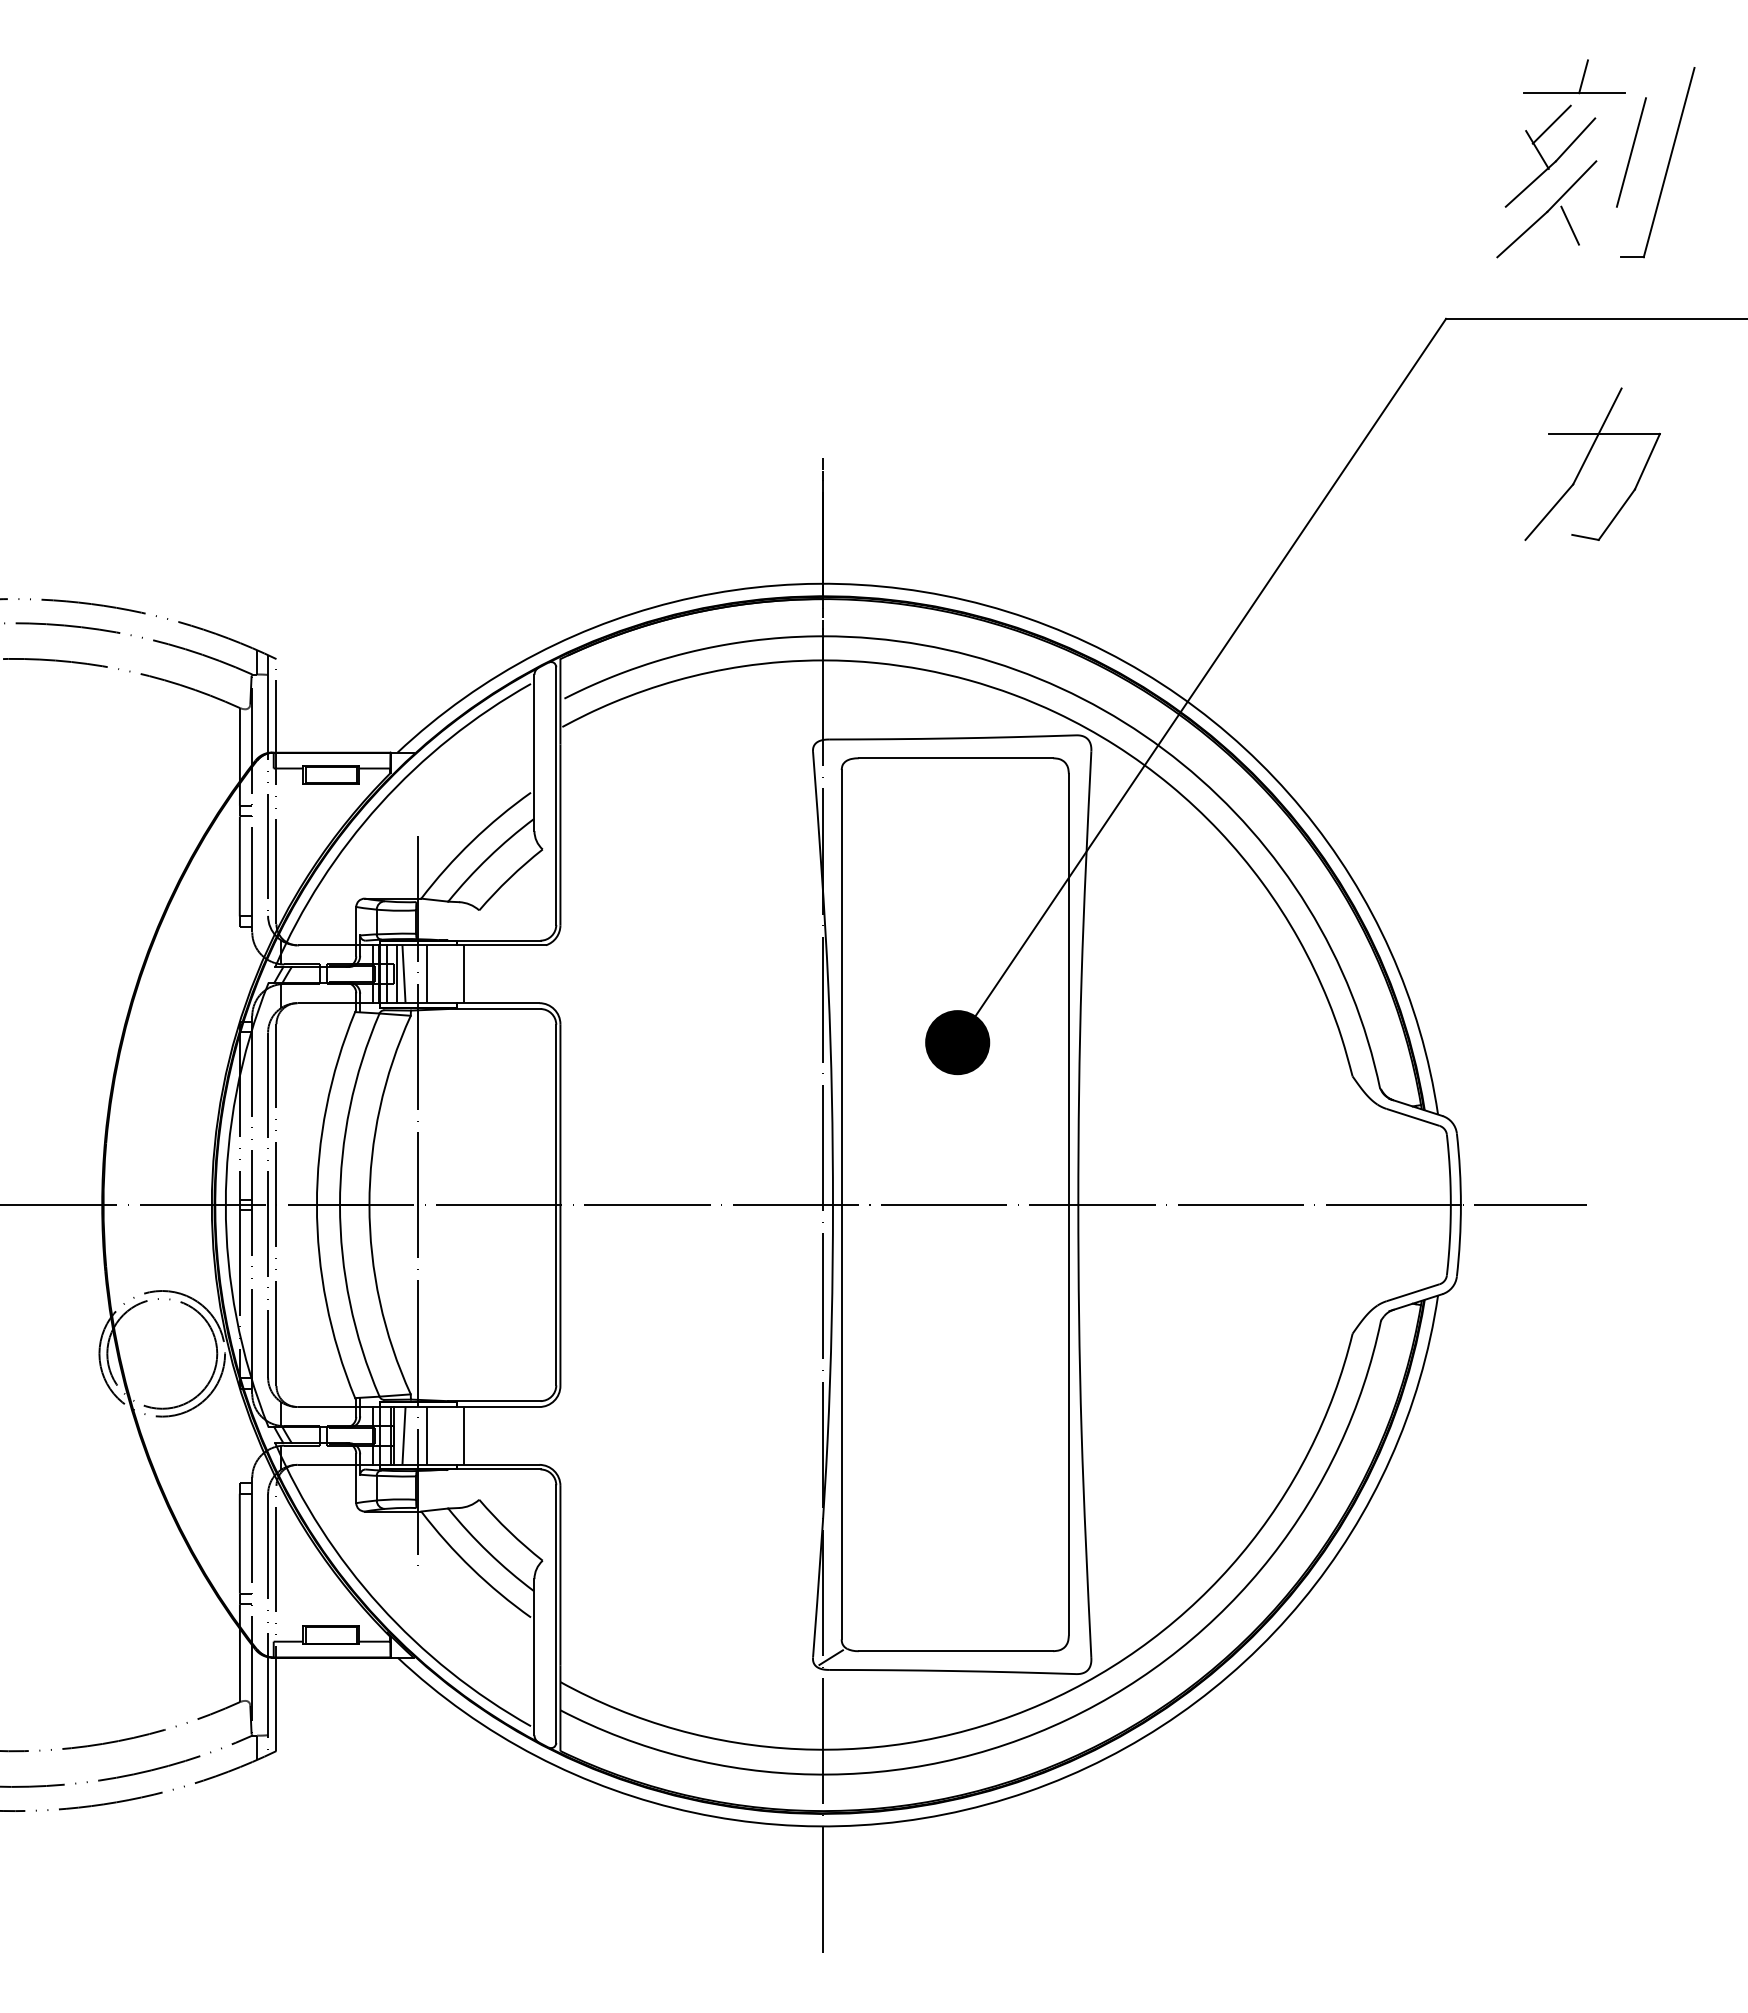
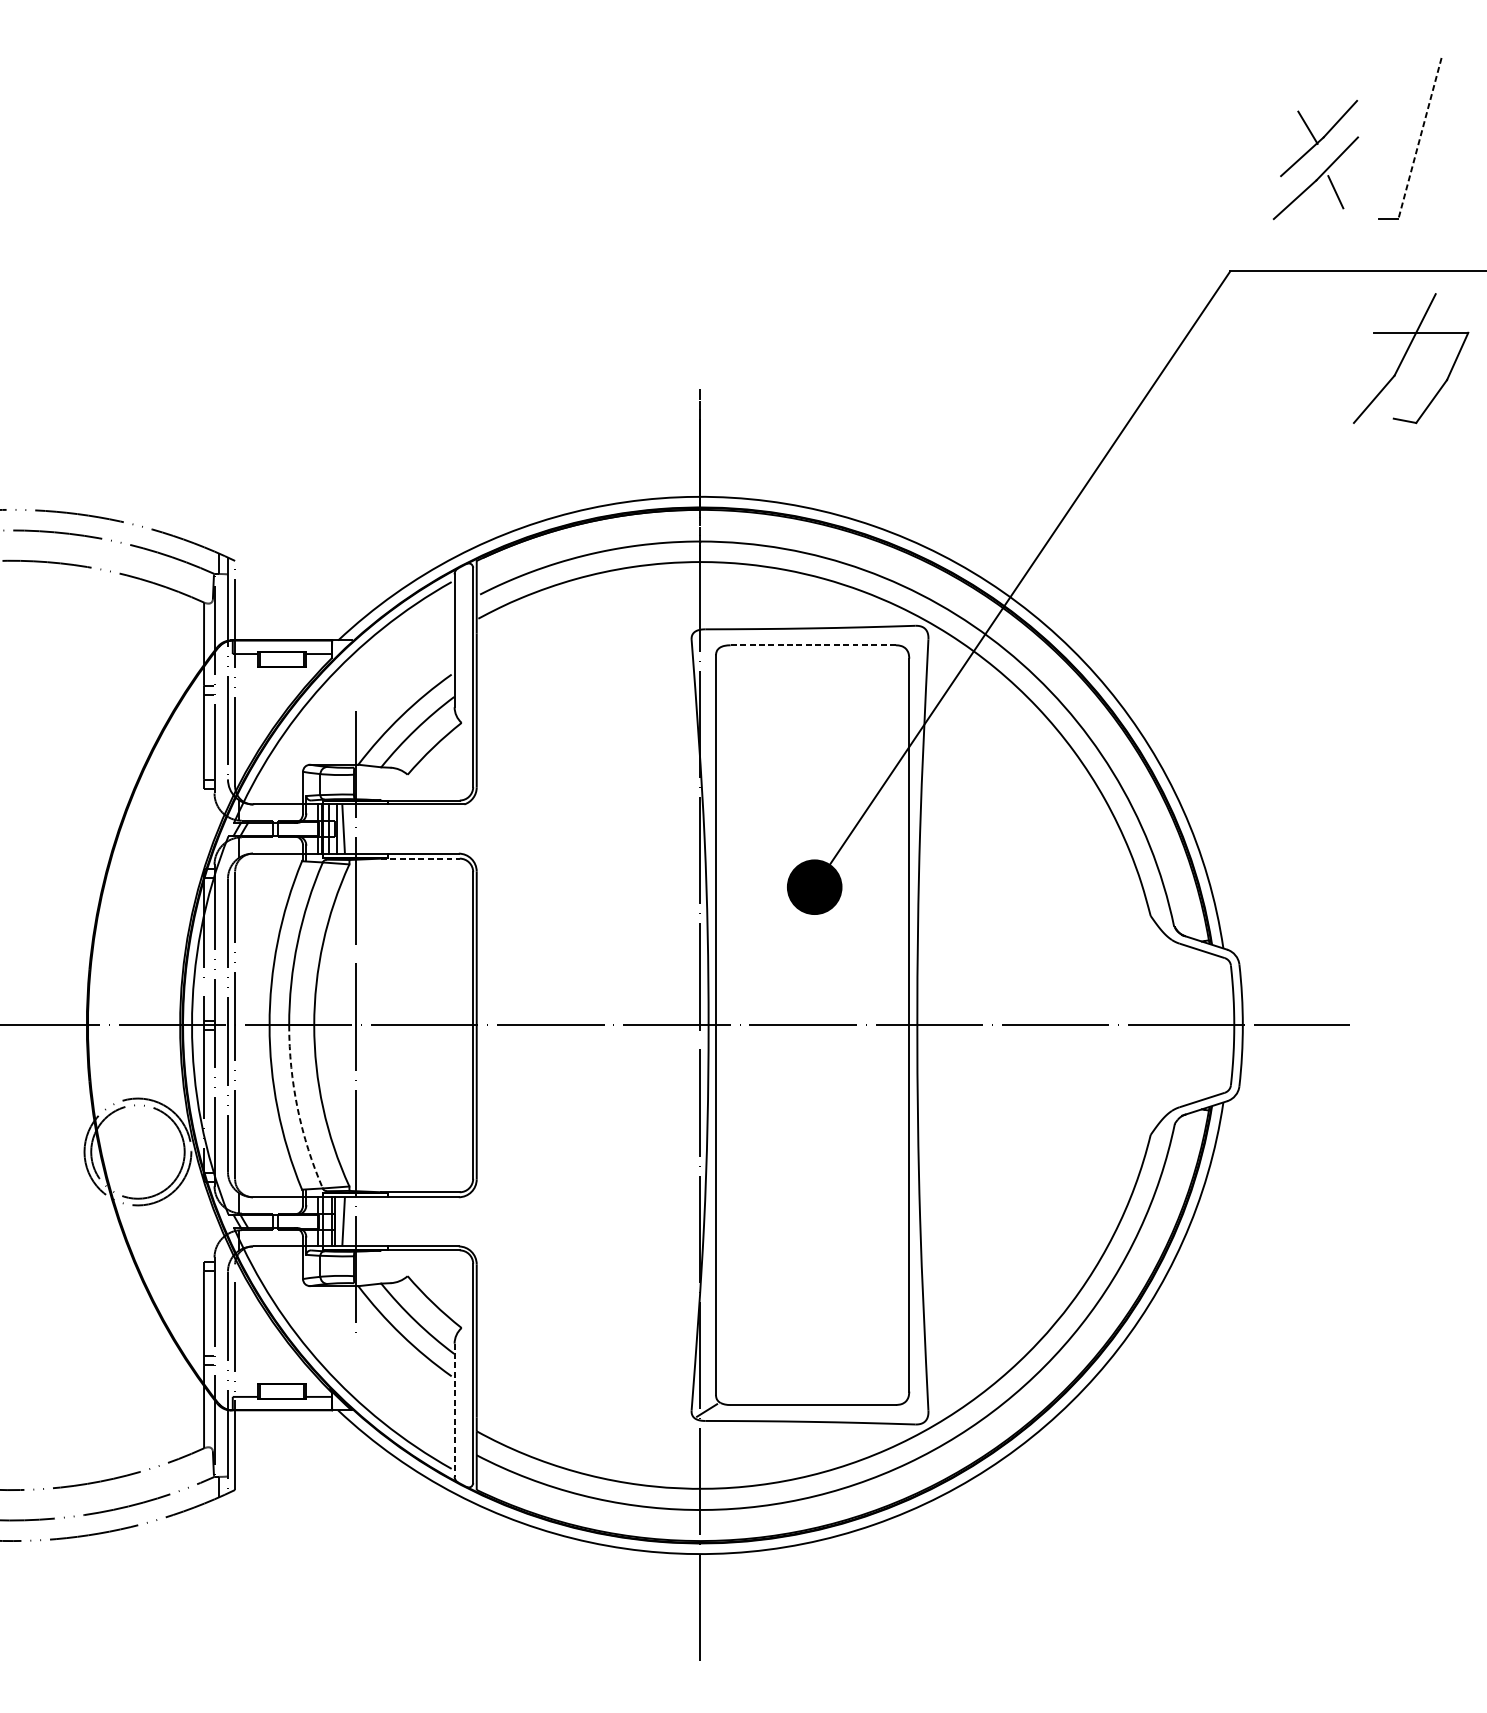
part: (1582, 76) -> (1346, 65), removed
line: (1551, 124) -> (1319, 106), removed
line: (1631, 152) -> (1387, 129), removed
line: (1669, 162) -> (1420, 138), solid -> dashed
part: (1586, 460) -> (1405, 355), moved
line: (955, 758) -> (812, 645), solid -> dashed
line: (426, 974) -> (362, 829), removed
line: (463, 974) -> (394, 829), removed
line: (494, 1009) -> (420, 859), solid -> dashed
arc: (350, 1302) -> (298, 1108), solid -> dashed
line: (426, 1435) -> (362, 1221), removed
line: (463, 1435) -> (394, 1221), removed
line: (534, 1657) -> (454, 1410), solid -> dashed

